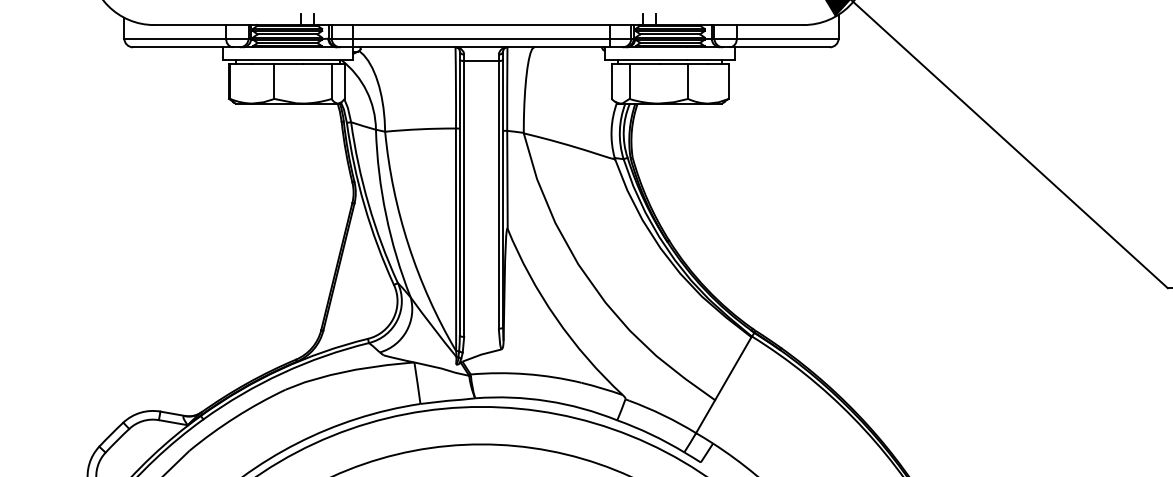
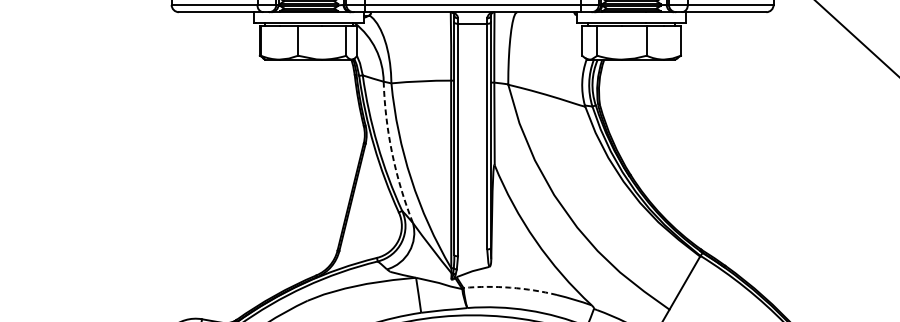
arc: (386, 215) -> (392, 153), solid -> dashed
arc: (526, 374) -> (510, 287), solid -> dashed

